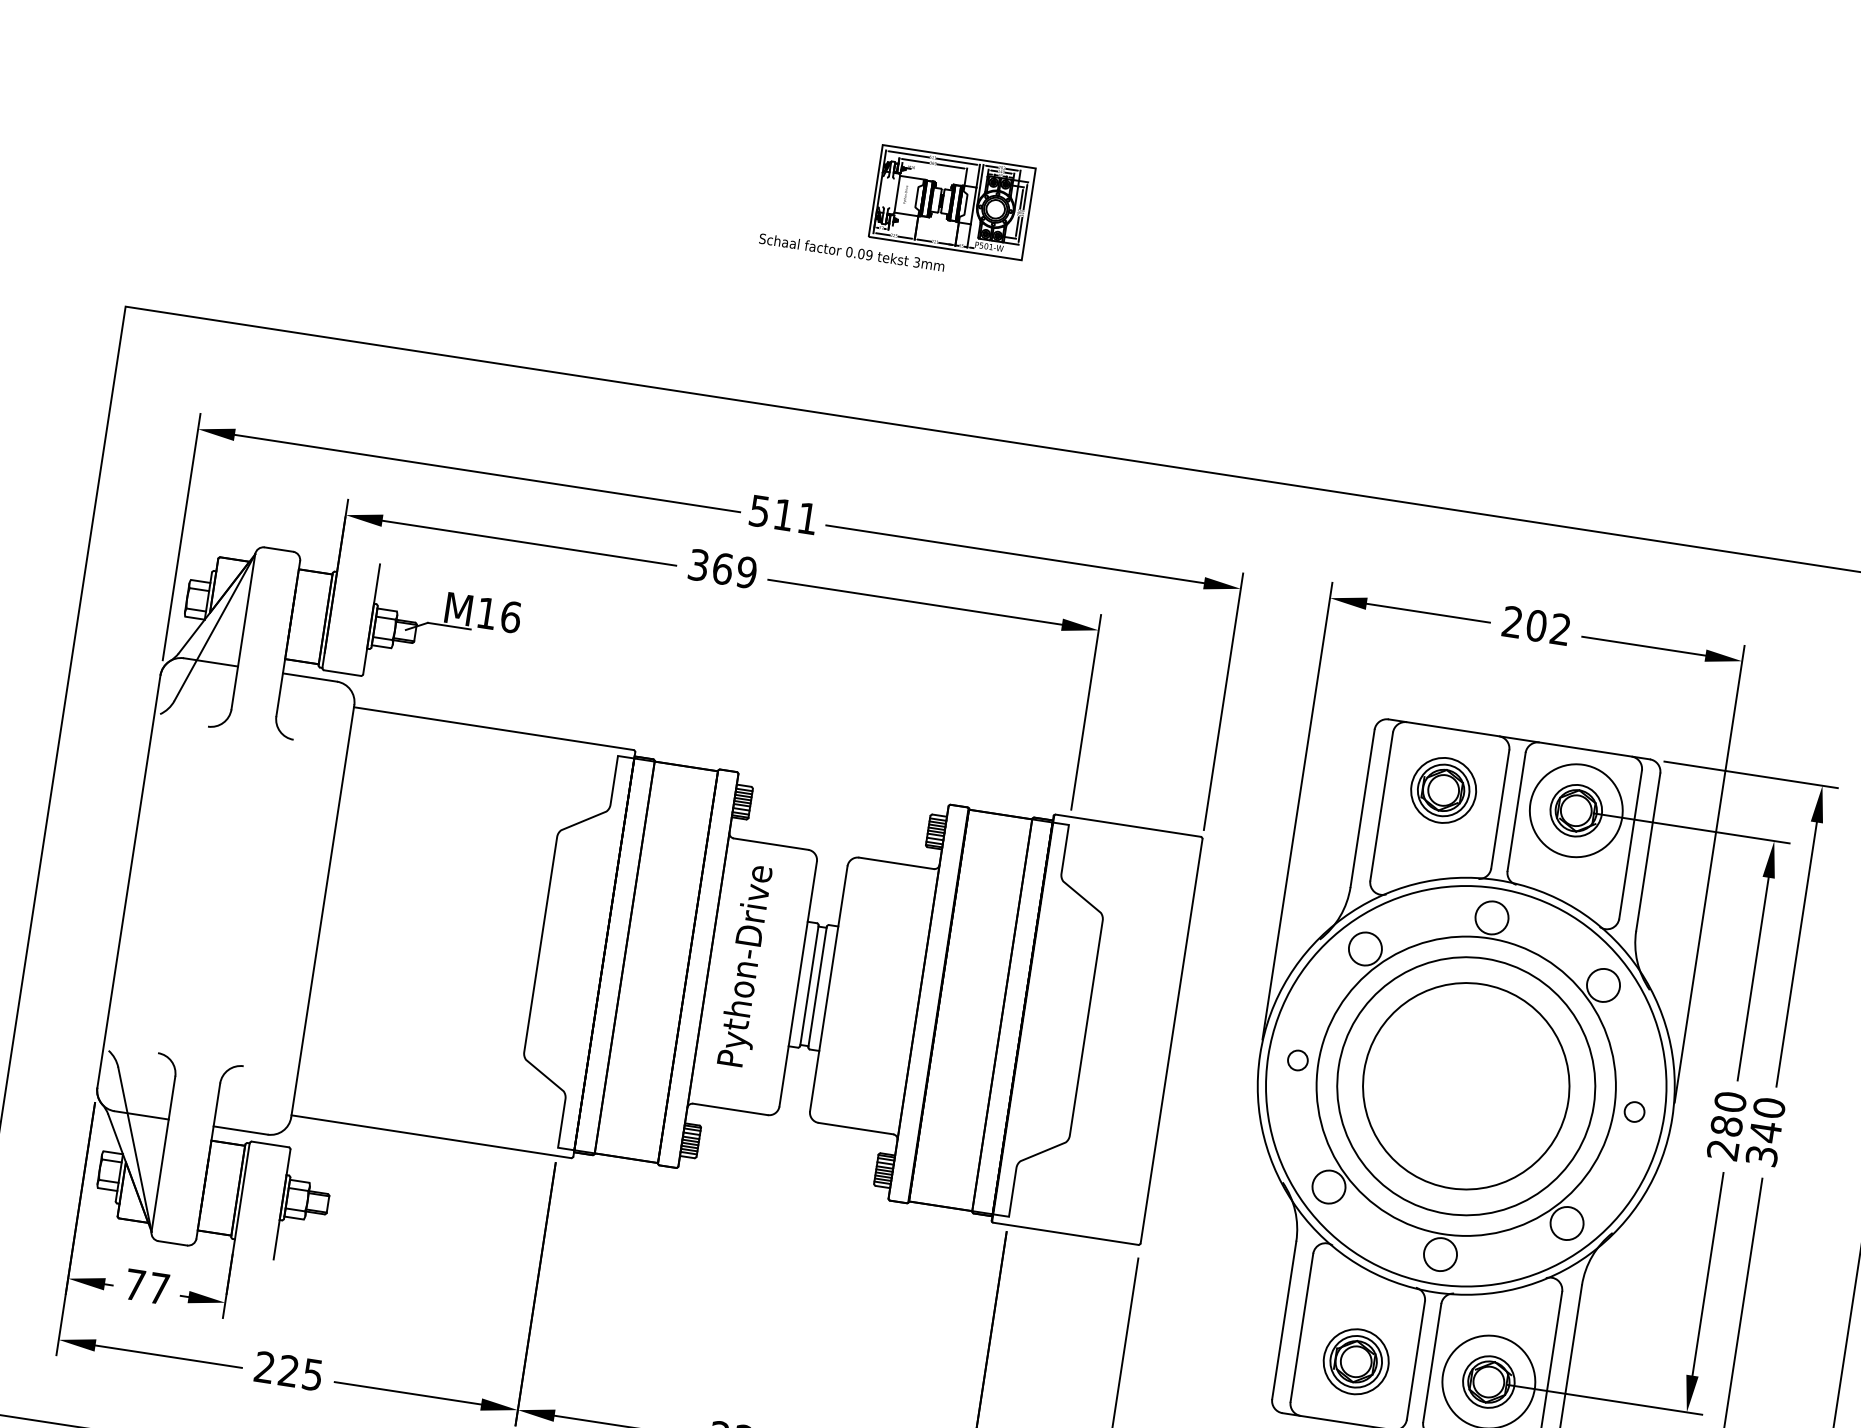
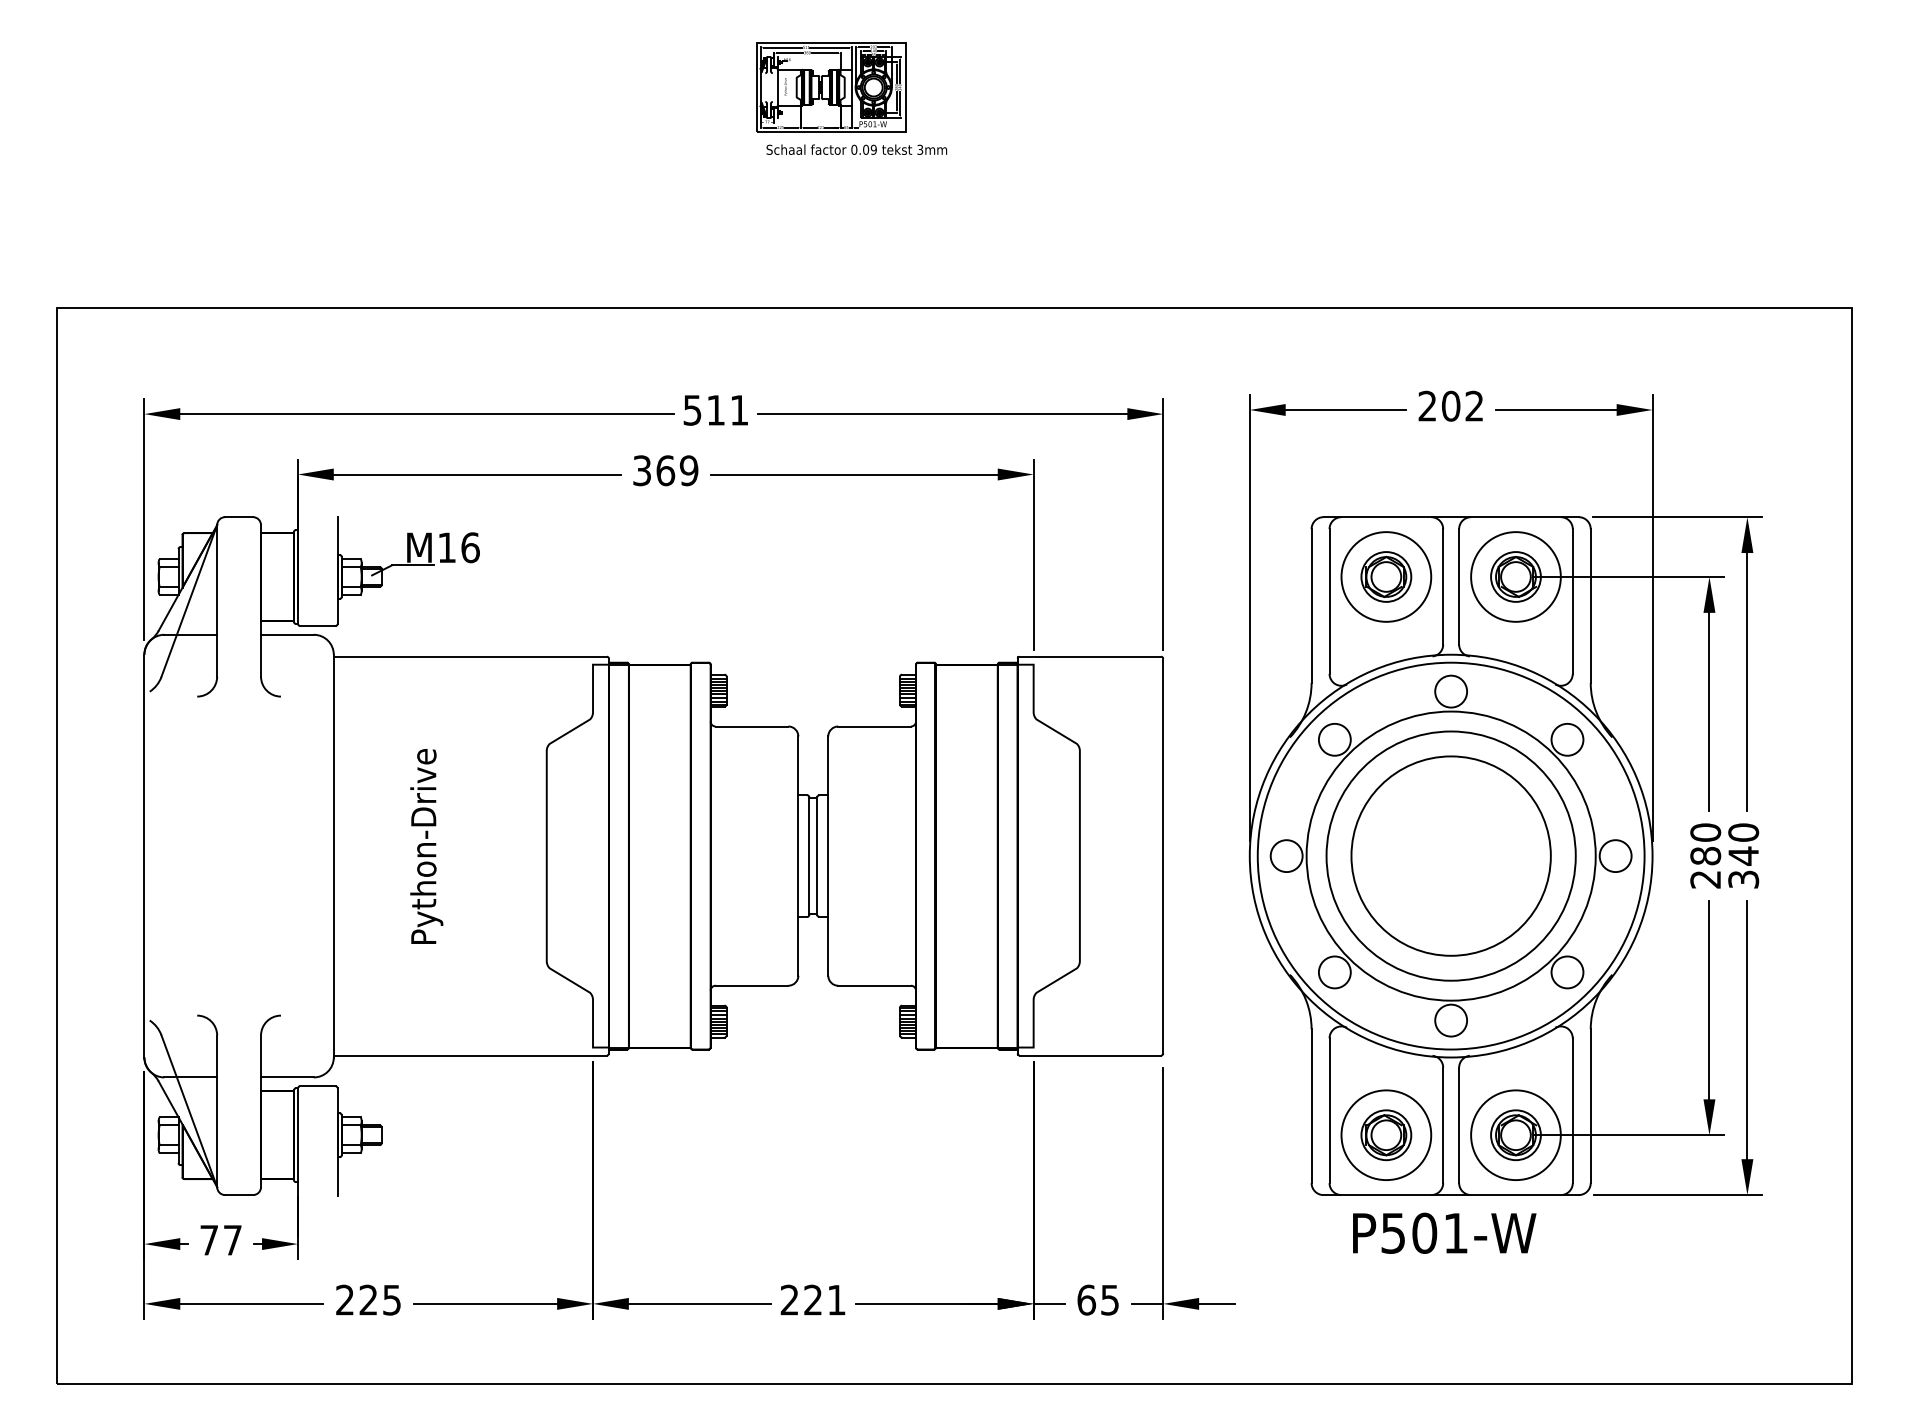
text: (851, 252) -> (856, 149), moved
circle: (1443, 789) -> (1386, 576), size x1.43
text: (747, 966) -> (426, 846), moved
circle: (1297, 1060) -> (1286, 856), size x1.67
circle: (1634, 1112) -> (1615, 856), size x1.67
circle: (1356, 1362) -> (1386, 1135), size x1.43

